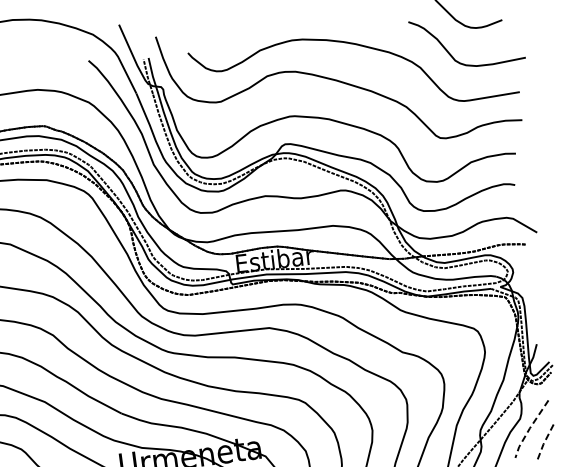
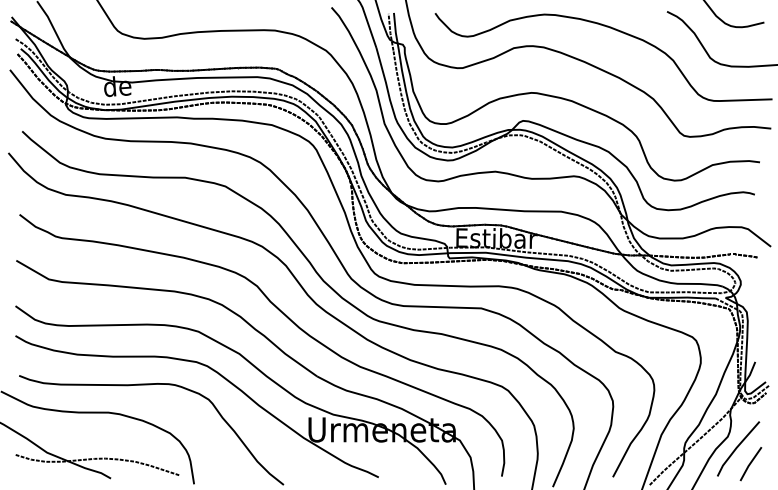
line: (529, 428) -> (736, 448), dashed -> solid
line: (545, 441) -> (750, 463), dashed -> solid

